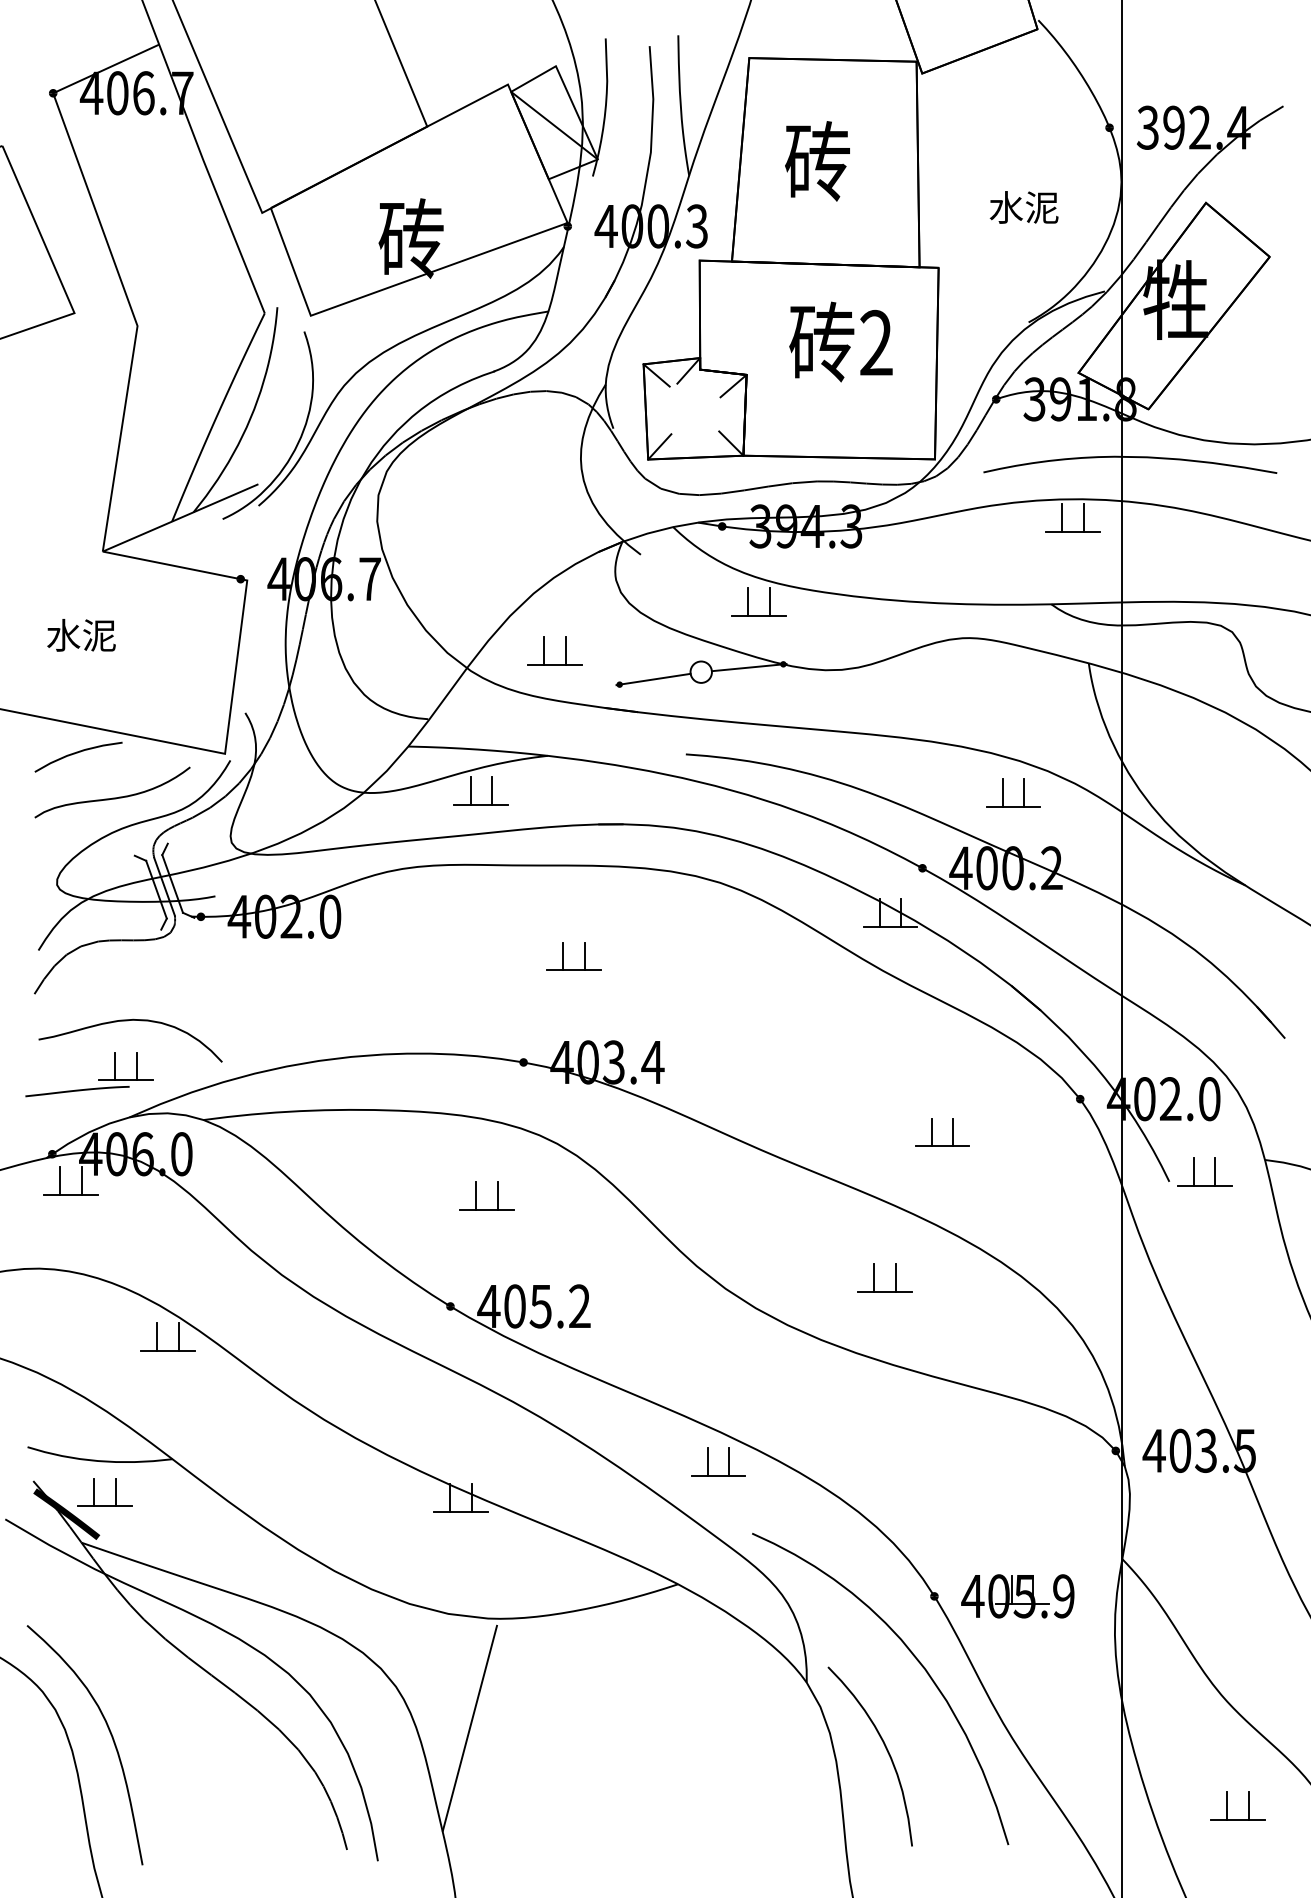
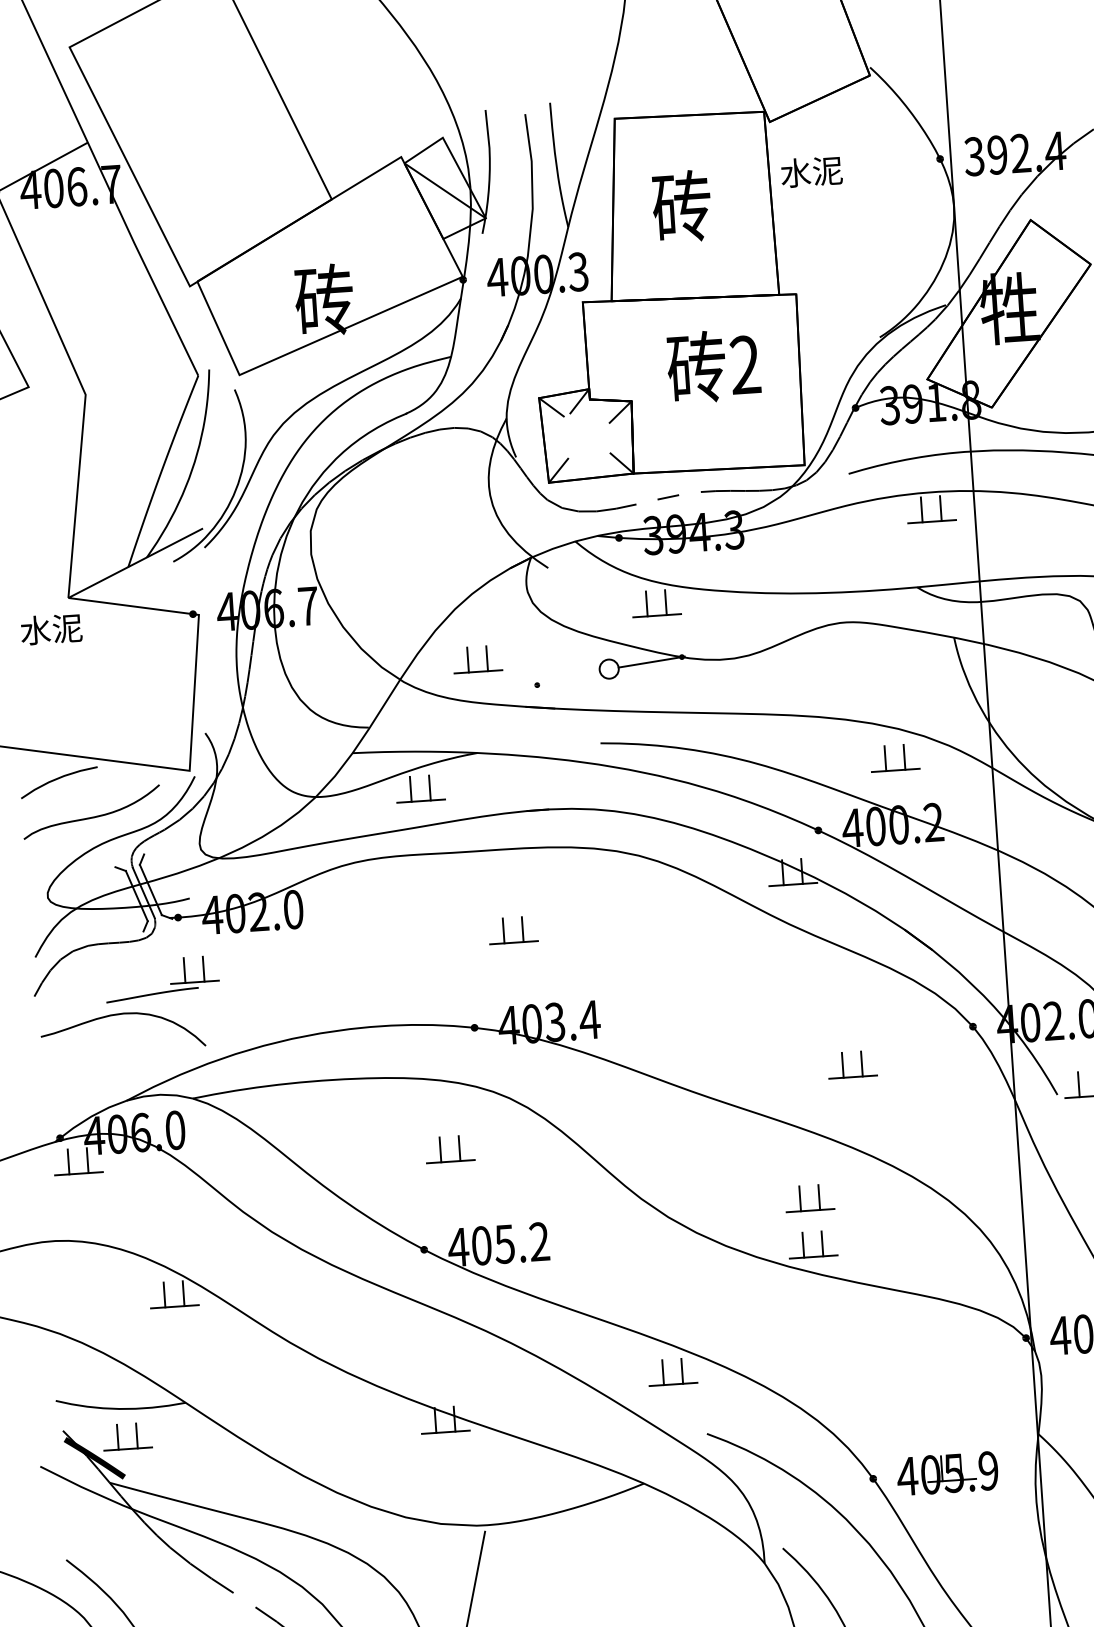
text: (1023, 207) -> (811, 172), moved
line: (804, 482) -> (689, 493), removed
line: (756, 488) -> (647, 502), removed
text: (81, 635) -> (51, 629), moved
line: (653, 679) -> (567, 678), removed
part: (98, 1079) -> (170, 983), moved
part: (874, 1329) -> (803, 1244), added
line: (222, 1683) -> (243, 1599), removed

